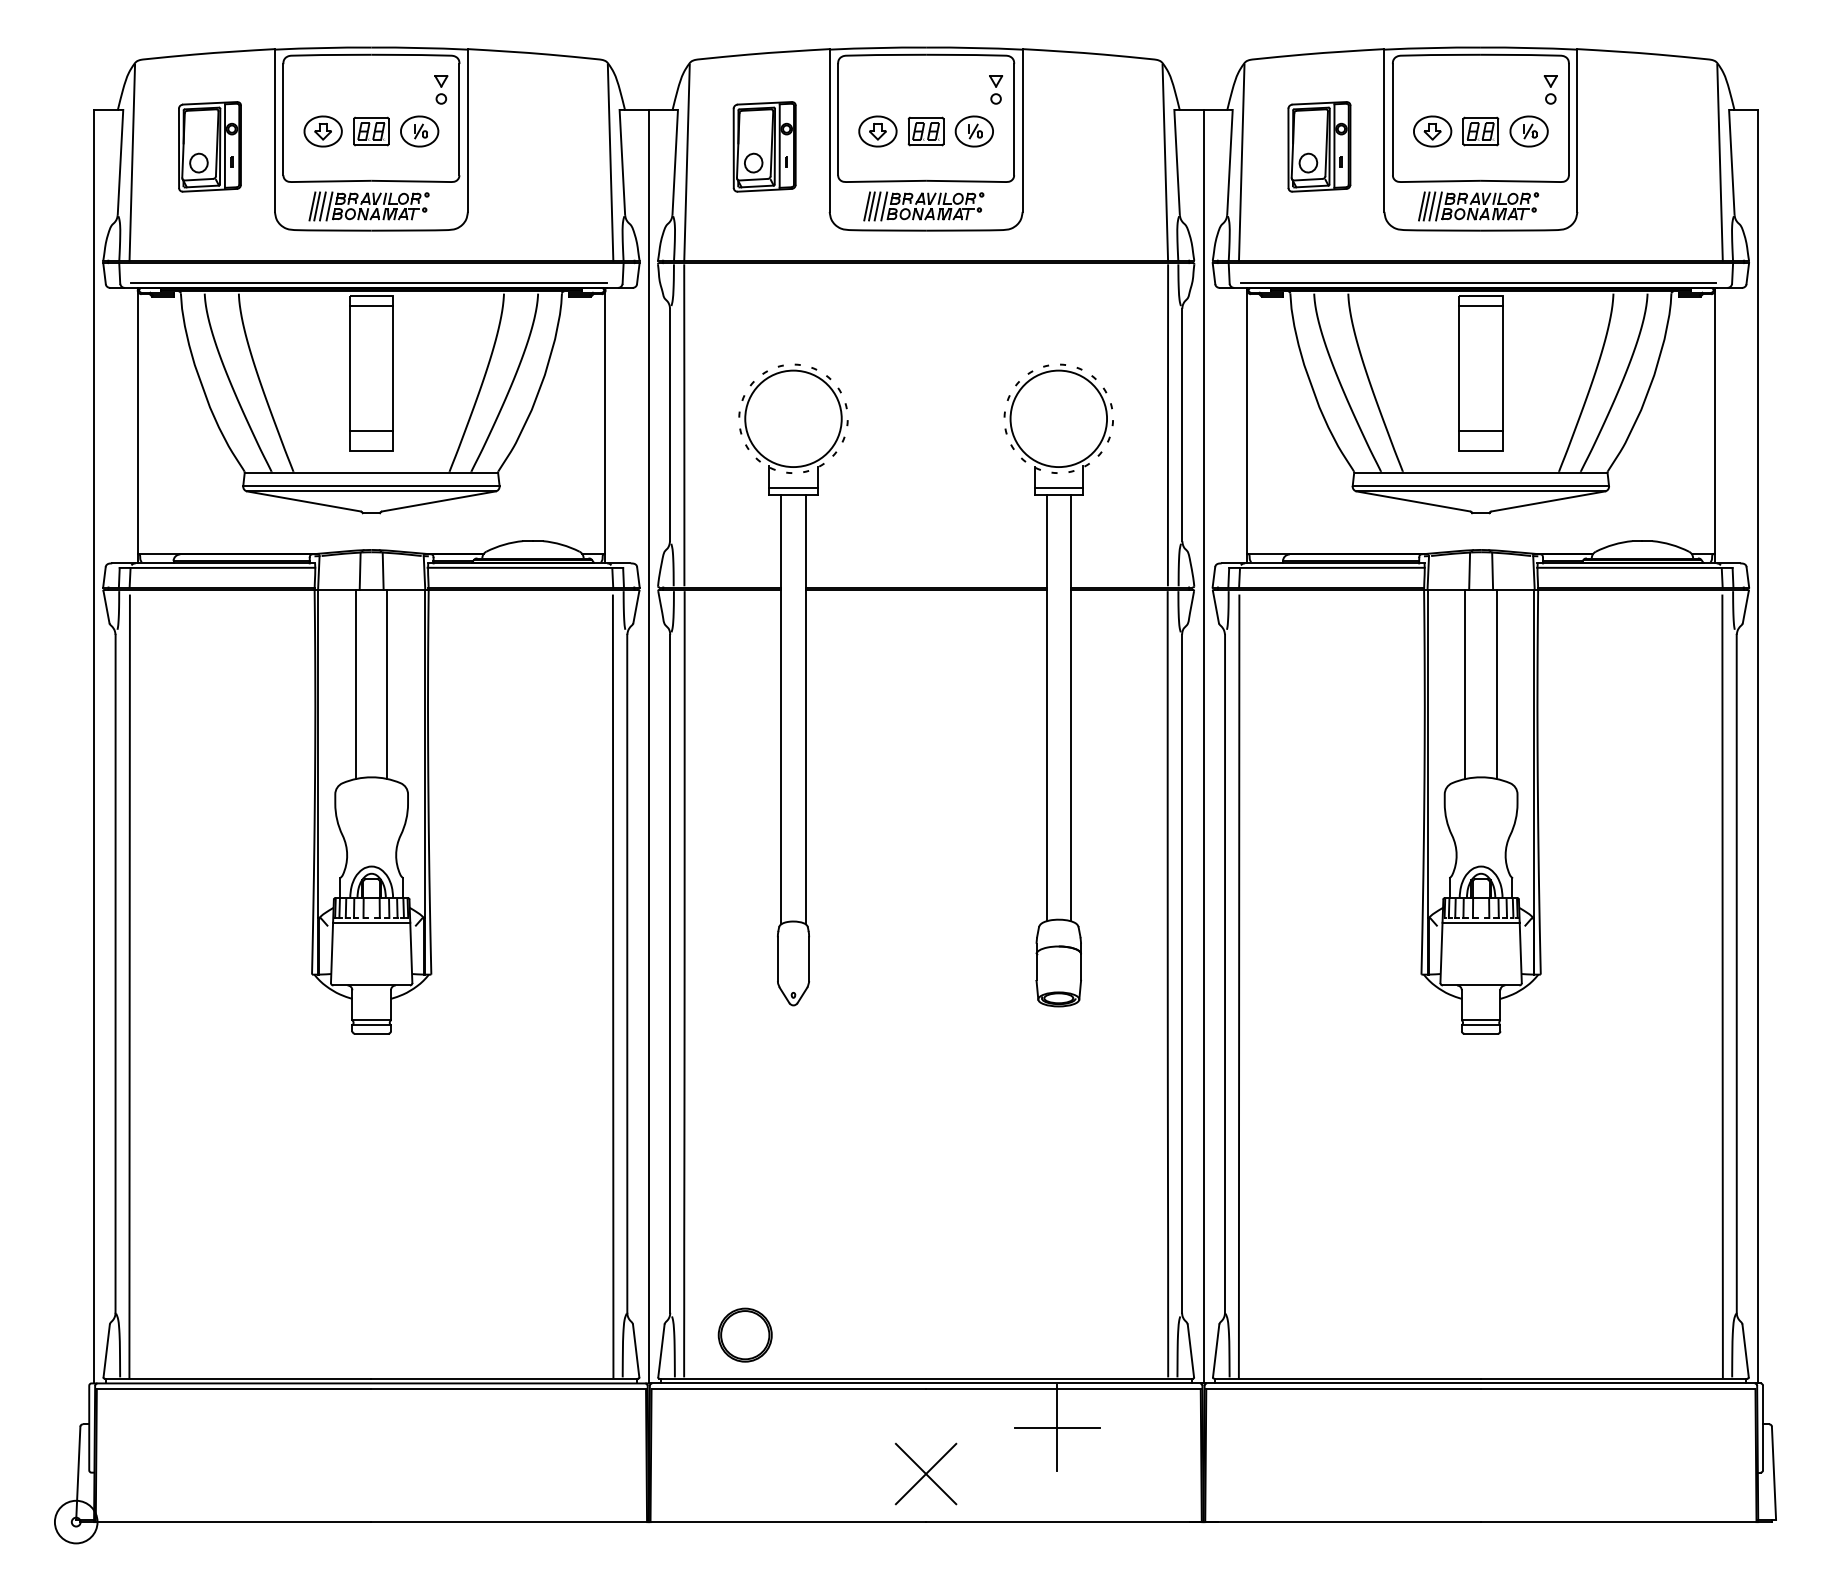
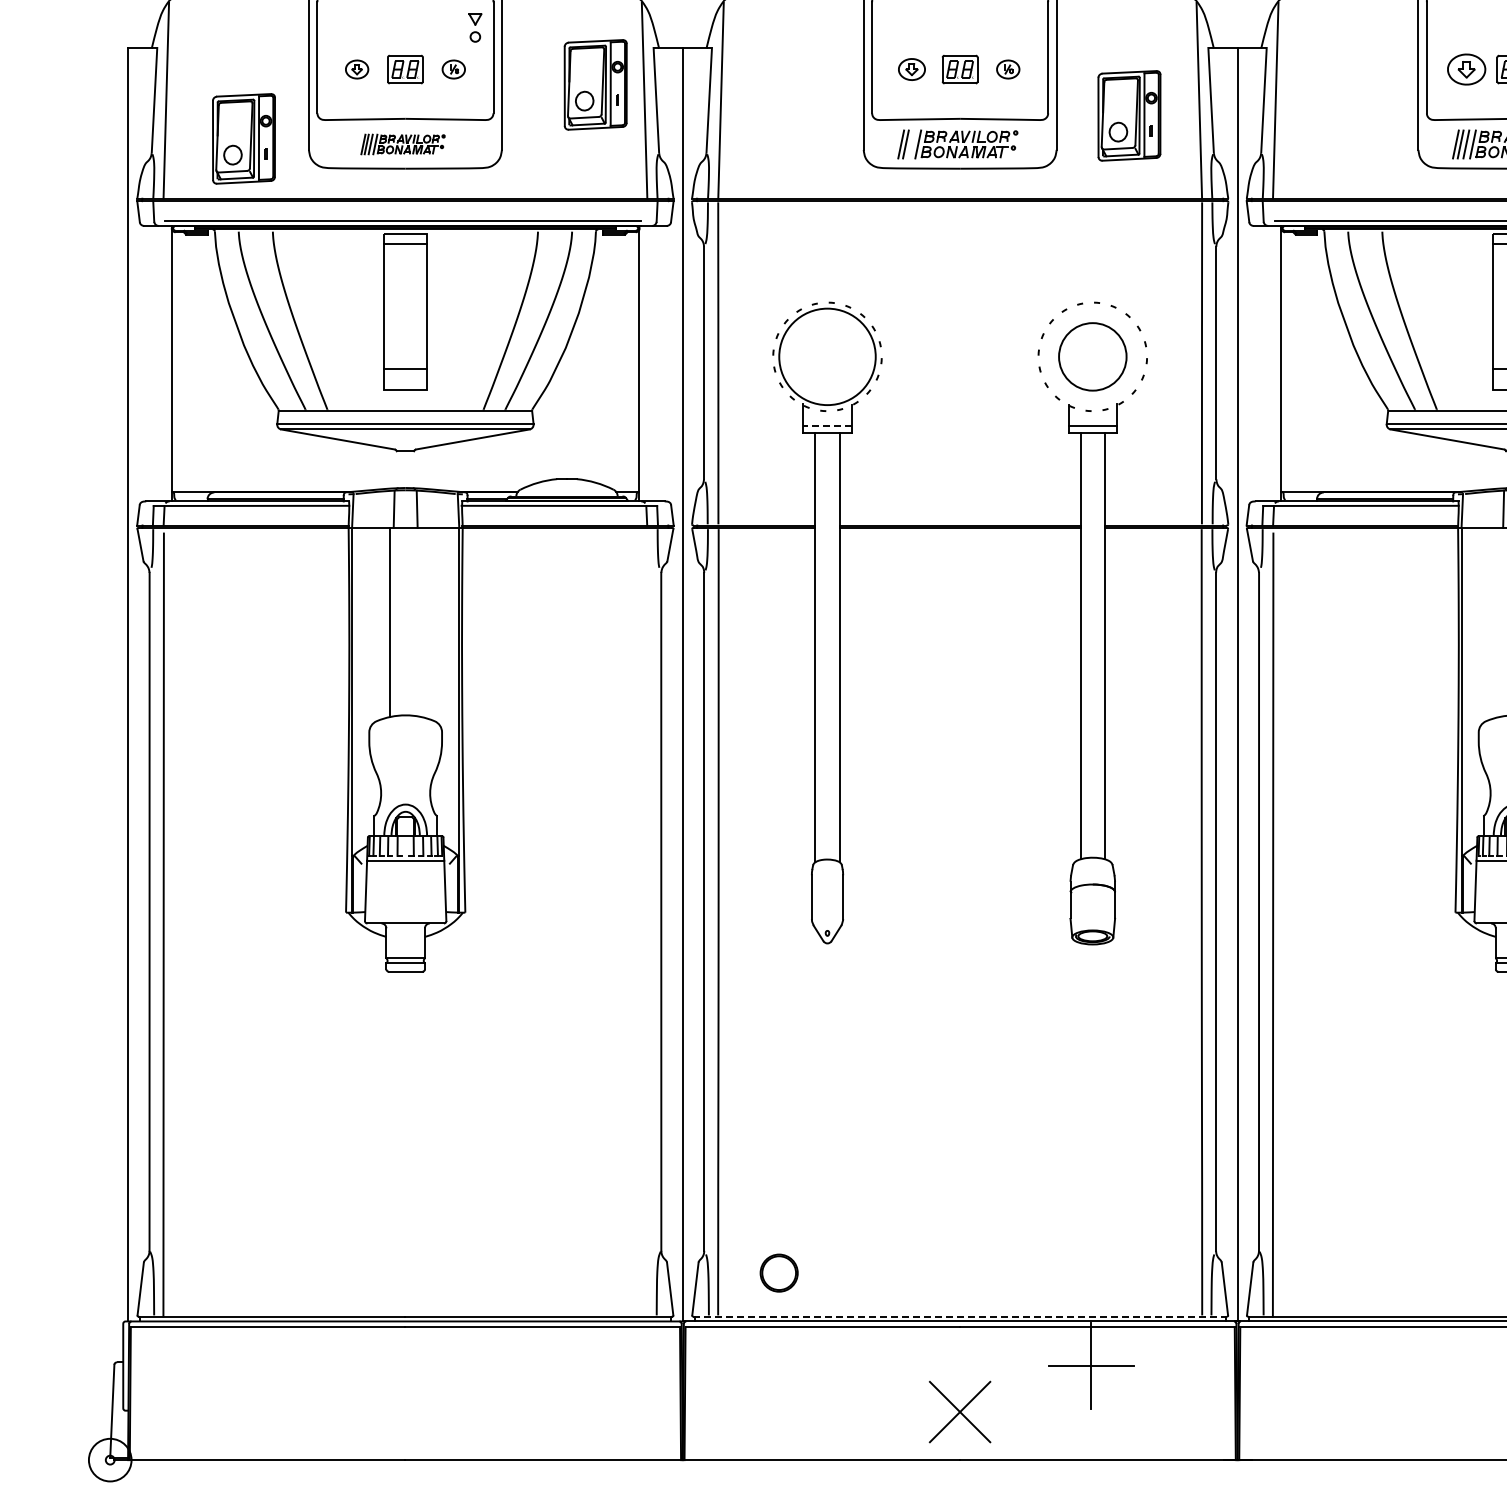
part: (995, 89) -> (1029, 27), removed
part: (322, 131) -> (356, 69), size x0.6
part: (419, 131) -> (453, 69), size x0.6
part: (877, 131) -> (911, 69), size x0.7
part: (973, 131) -> (1007, 69), size x0.6
part: (209, 146) -> (243, 138), moved
part: (764, 146) -> (595, 84), moved
part: (1319, 146) -> (1129, 115), moved
part: (368, 206) -> (402, 144), size x0.7
line: (877, 206) -> (911, 144), removed
circle: (1058, 418) -> (1092, 356), size x0.7
line: (793, 488) -> (827, 426), solid -> dashed
line: (387, 684) -> (421, 622), removed
line: (1465, 684) -> (1499, 622), removed
line: (612, 986) -> (646, 924), removed
part: (744, 1334) -> (778, 1272), size x0.7
line: (926, 1378) -> (960, 1316), solid -> dashed

